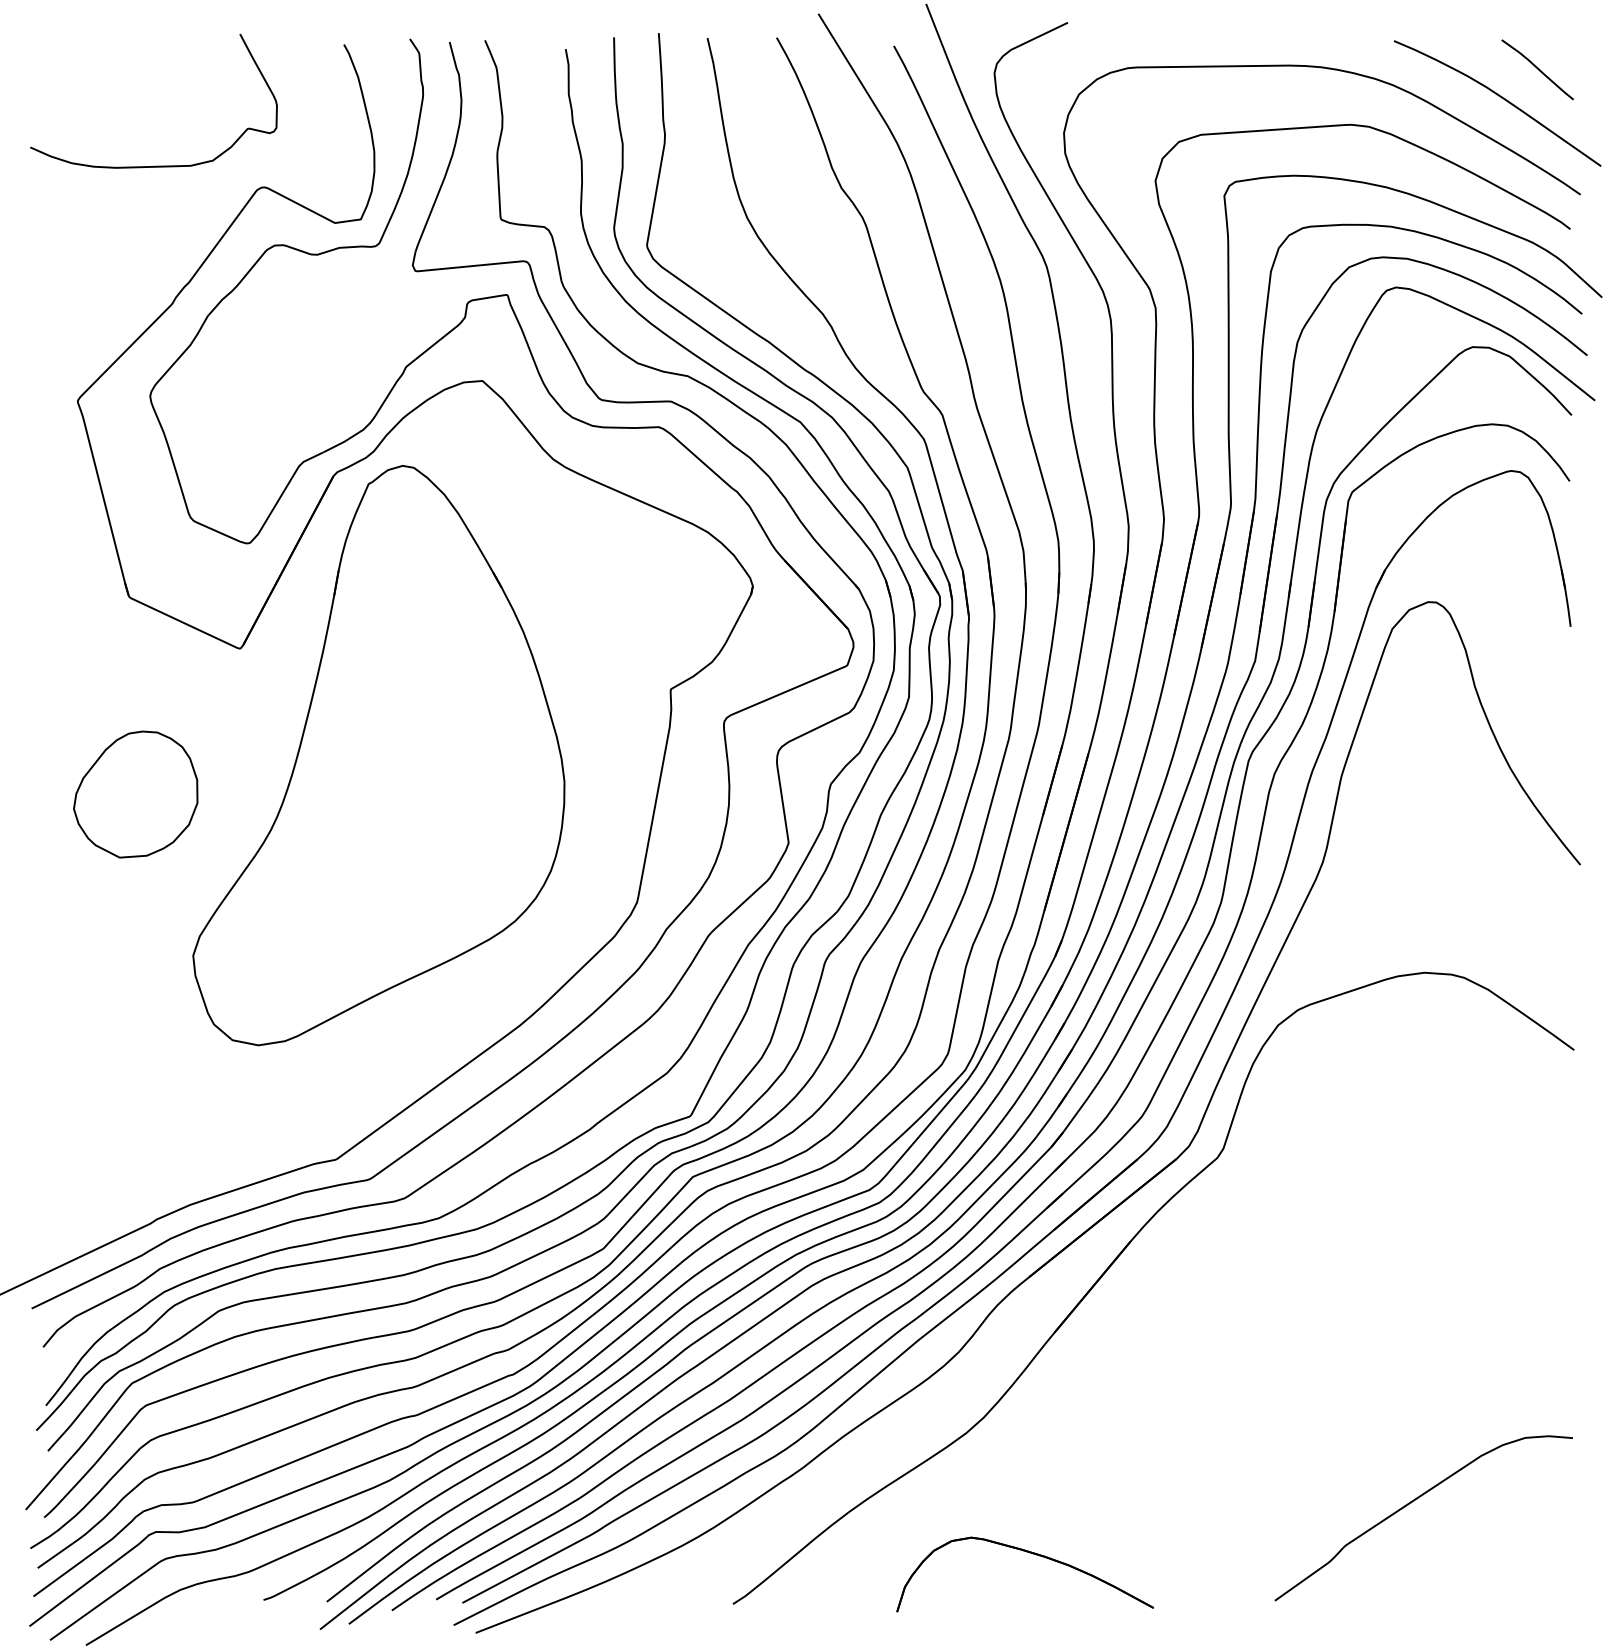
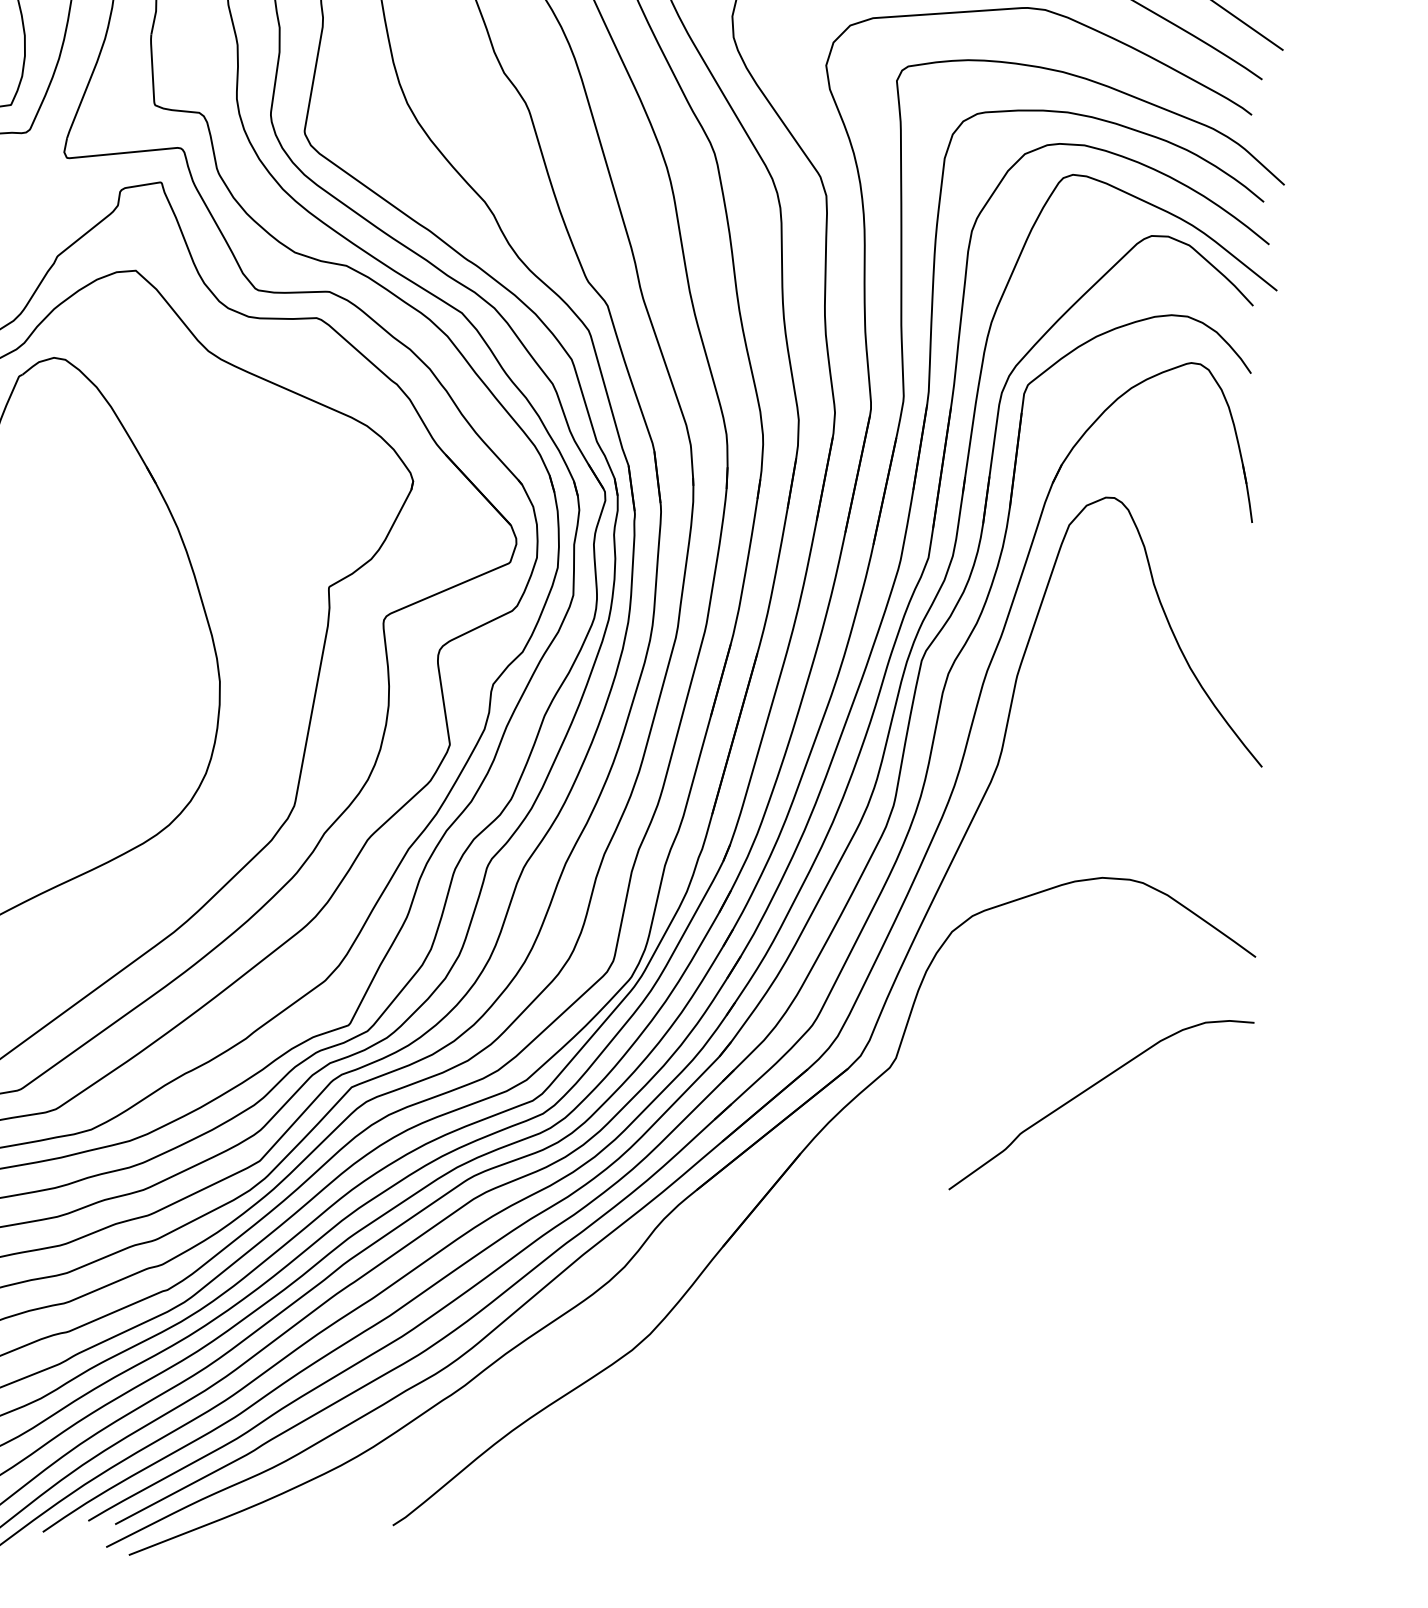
curve: (1411, 1503) -> (1088, 1089), moved
part: (1029, 1553) -> (696, 1473), removed

